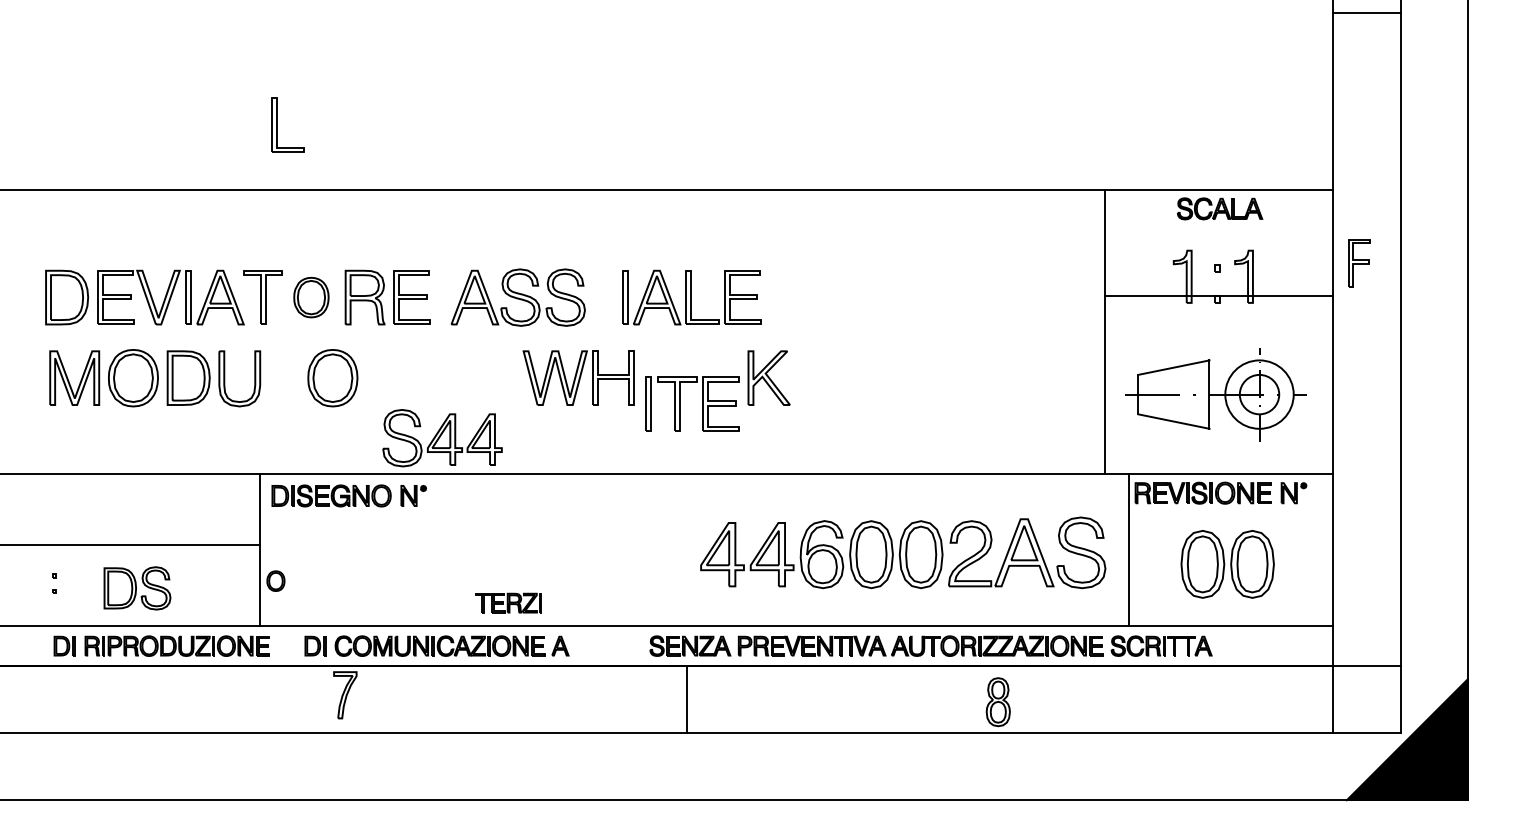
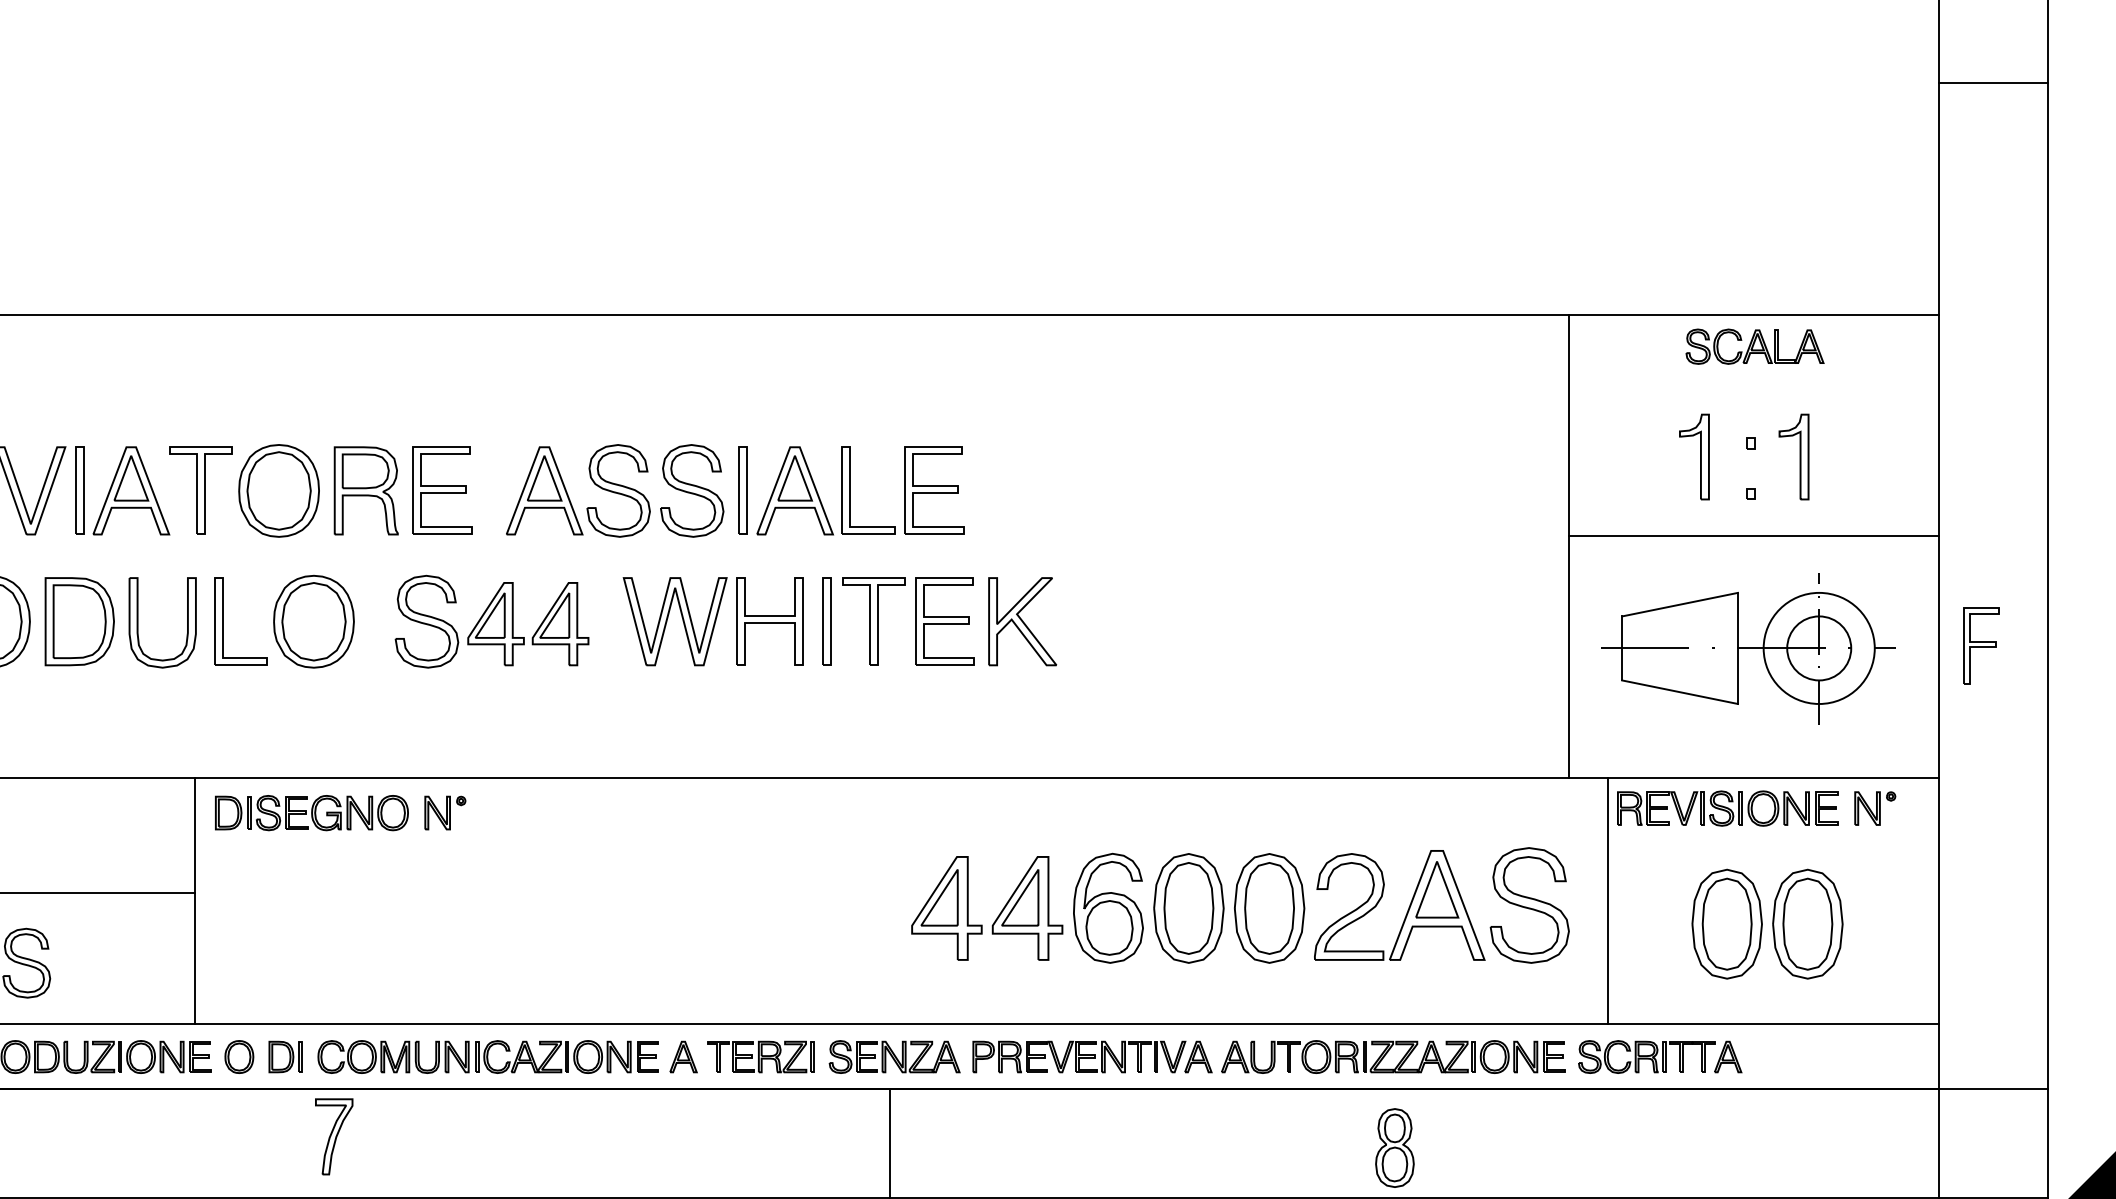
line: (1366, 13) -> (1992, 82), moved
part: (277, 124) -> (224, 620), moved
part: (1359, 263) -> (1981, 646), moved
line: (1219, 296) -> (1754, 536), moved
part: (311, 297) -> (279, 490), size x1.43
part: (691, 297) -> (851, 490), moved
part: (702, 403) -> (914, 620), moved
part: (442, 438) -> (492, 622), moved
part: (275, 580) -> (238, 1055), moved
part: (508, 602) -> (760, 1055), moved

